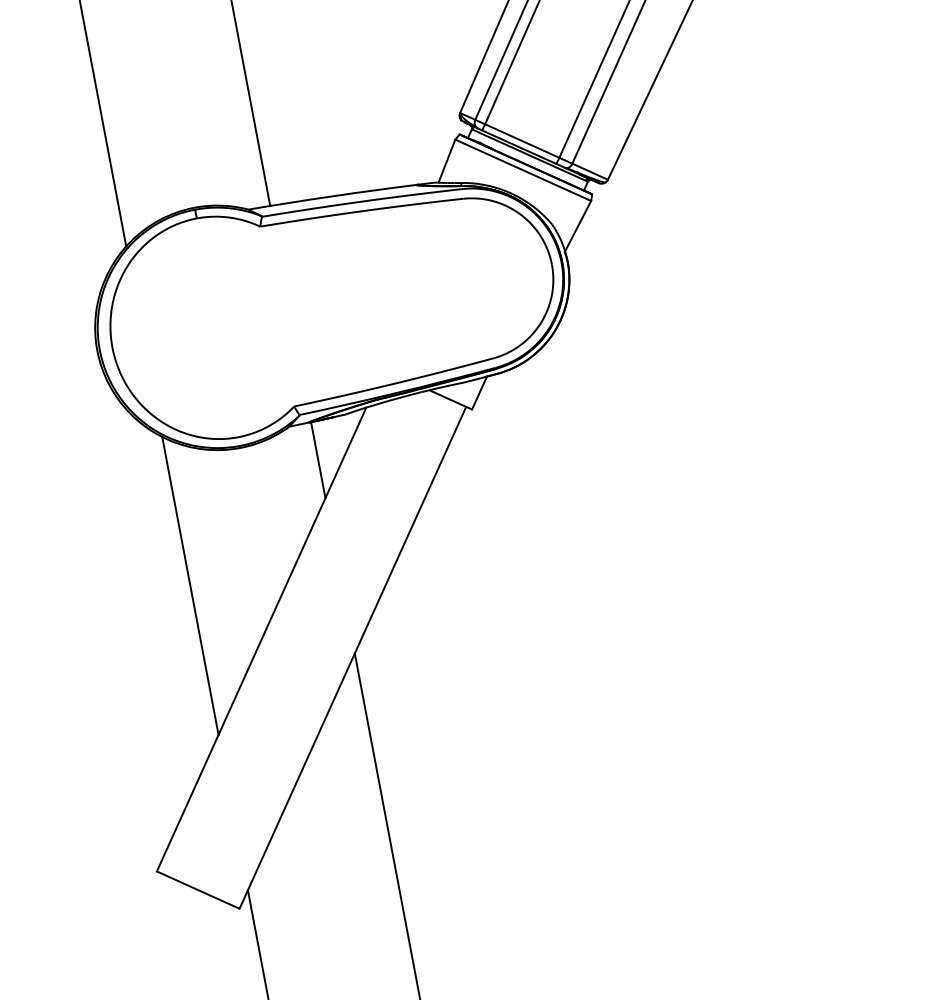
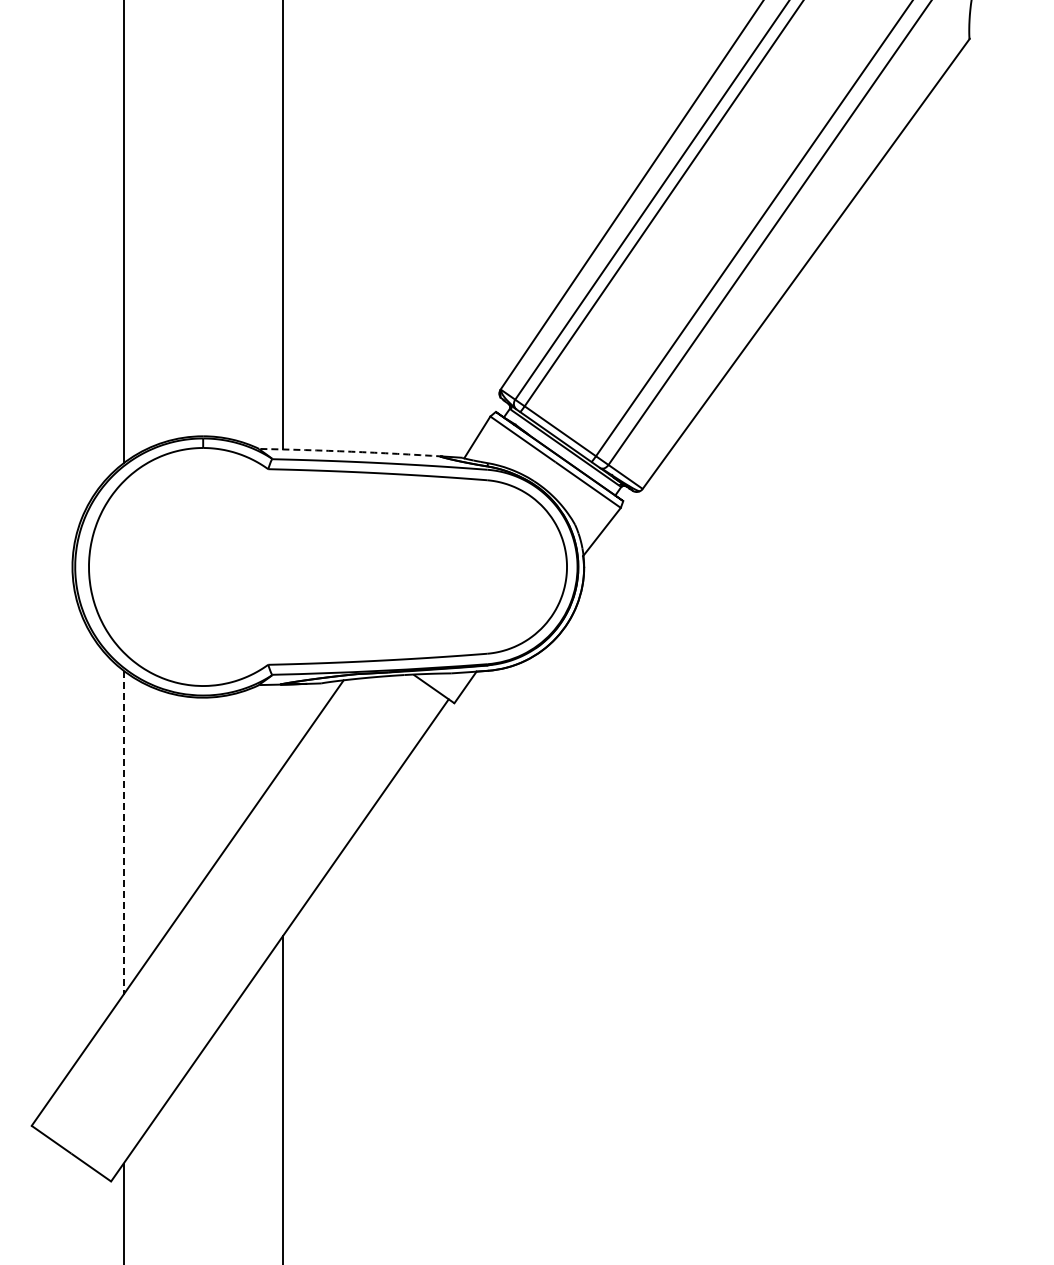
arc: (333, 195) -> (351, 451), solid -> dashed
line: (317, 459) -> (282, 725), removed
line: (190, 586) -> (123, 833), solid -> dashed

